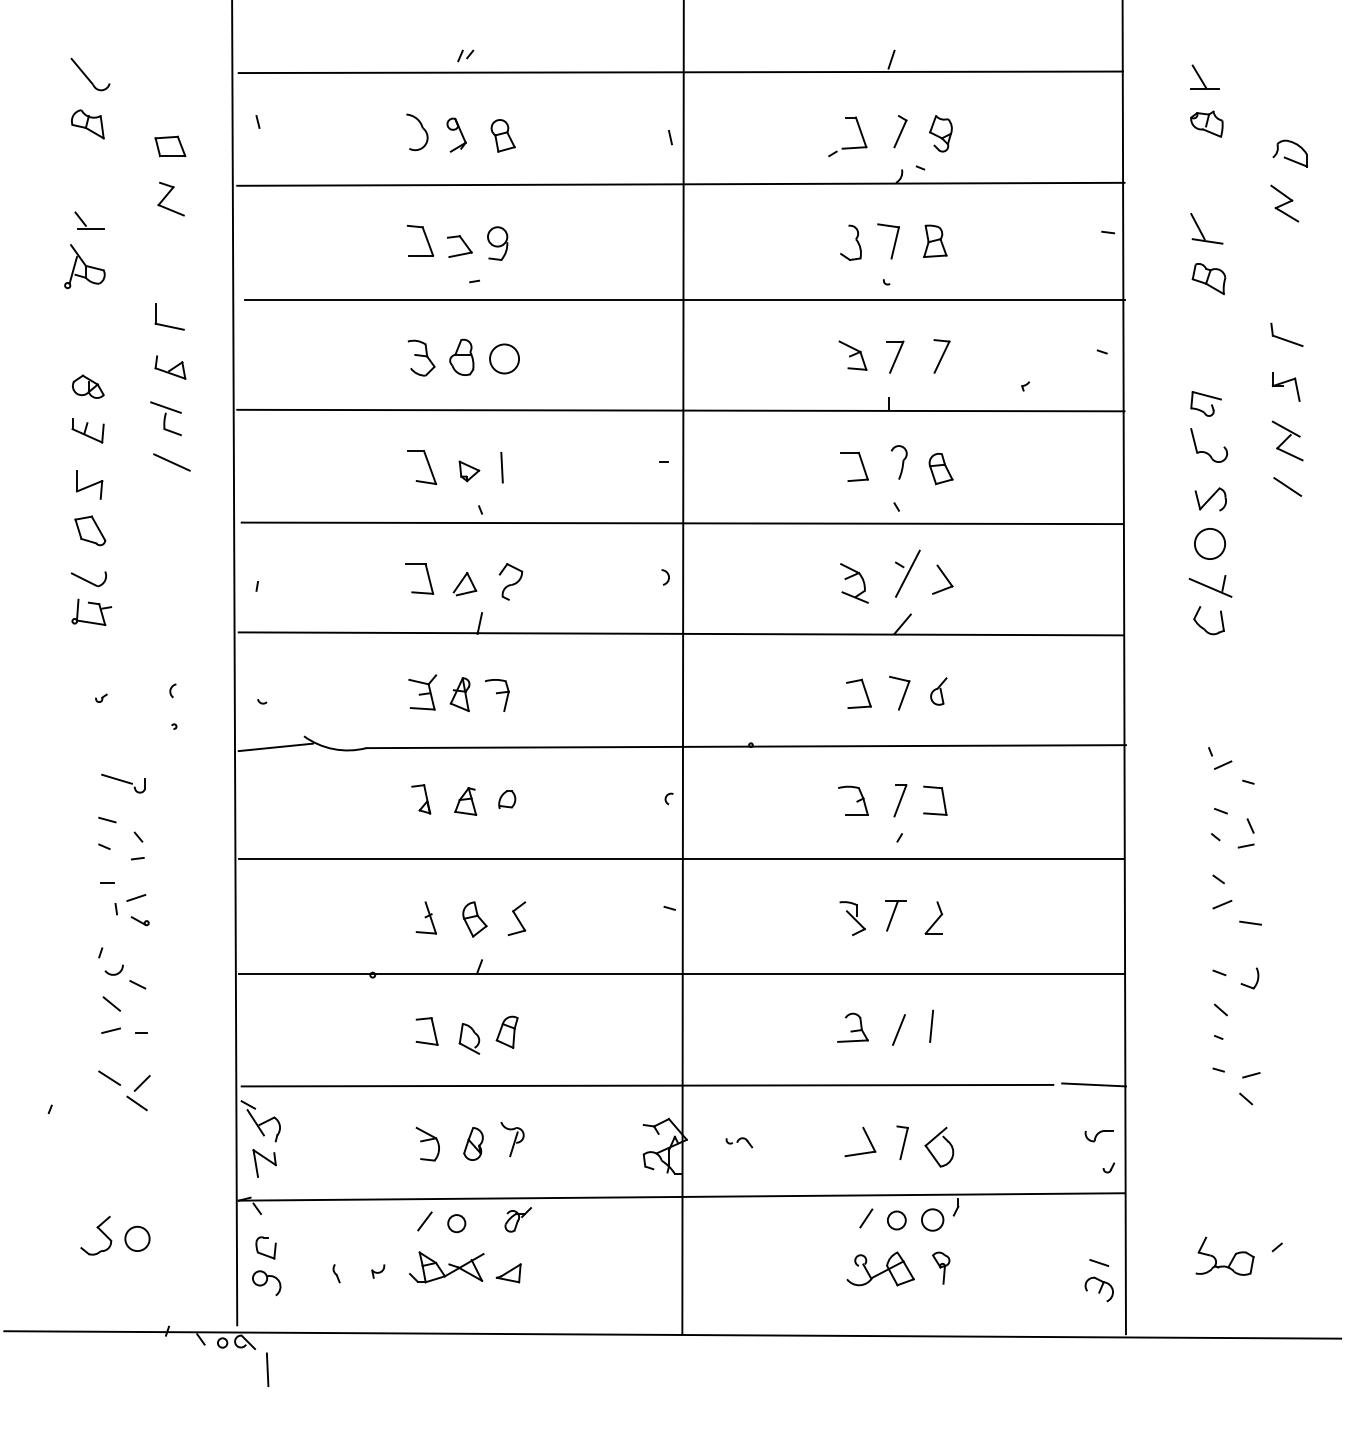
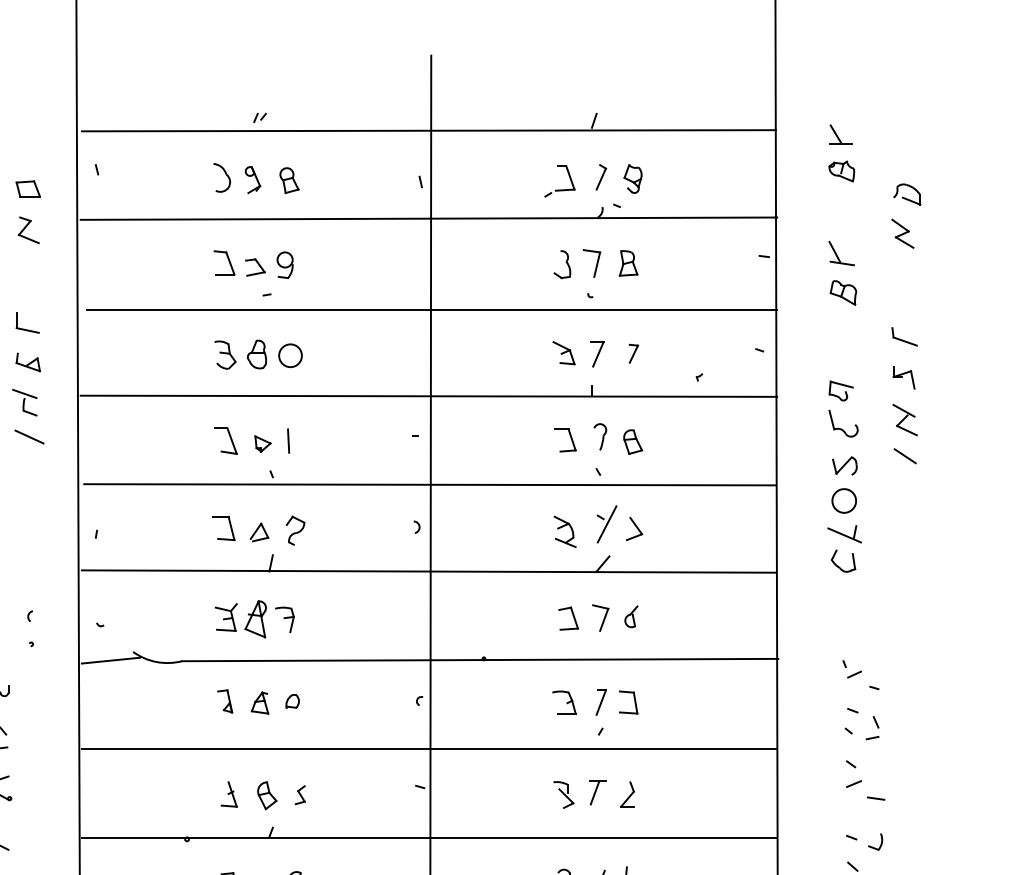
part: (941, 356) -> (633, 353), size x0.7
part: (459, 694) -> (255, 619), size x1.4
part: (516, 918) -> (299, 794), size x0.7

